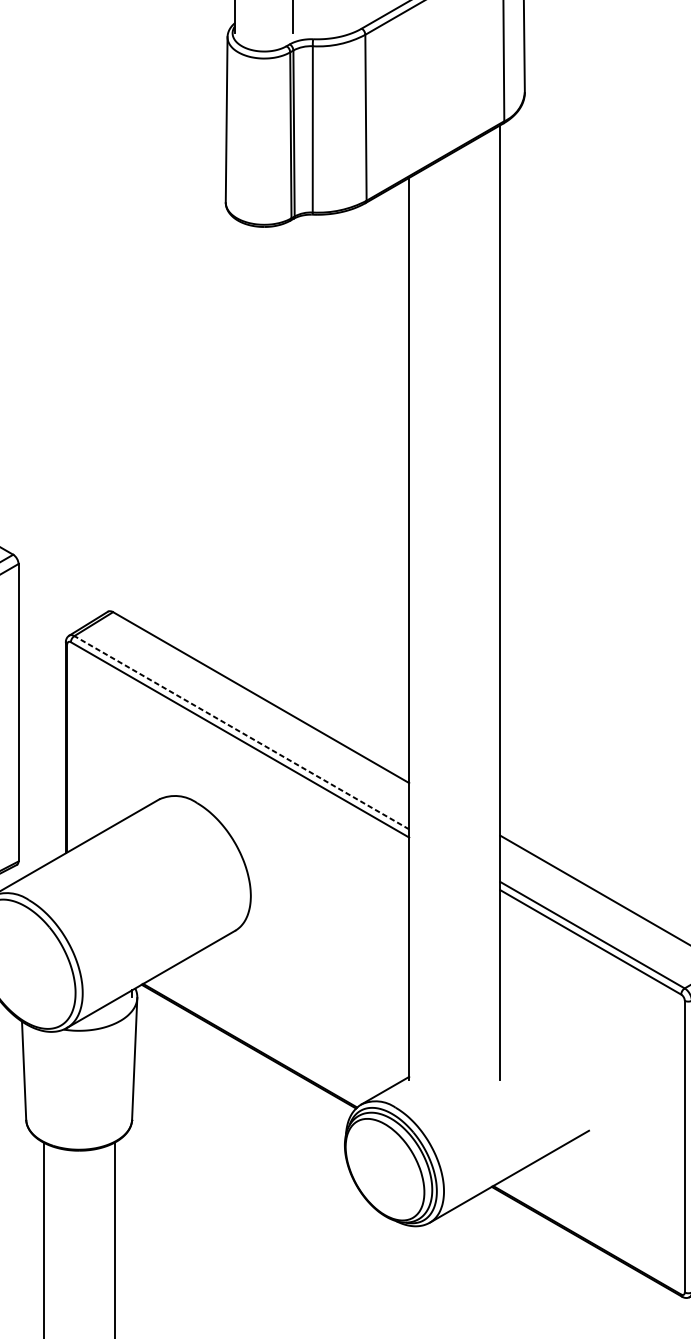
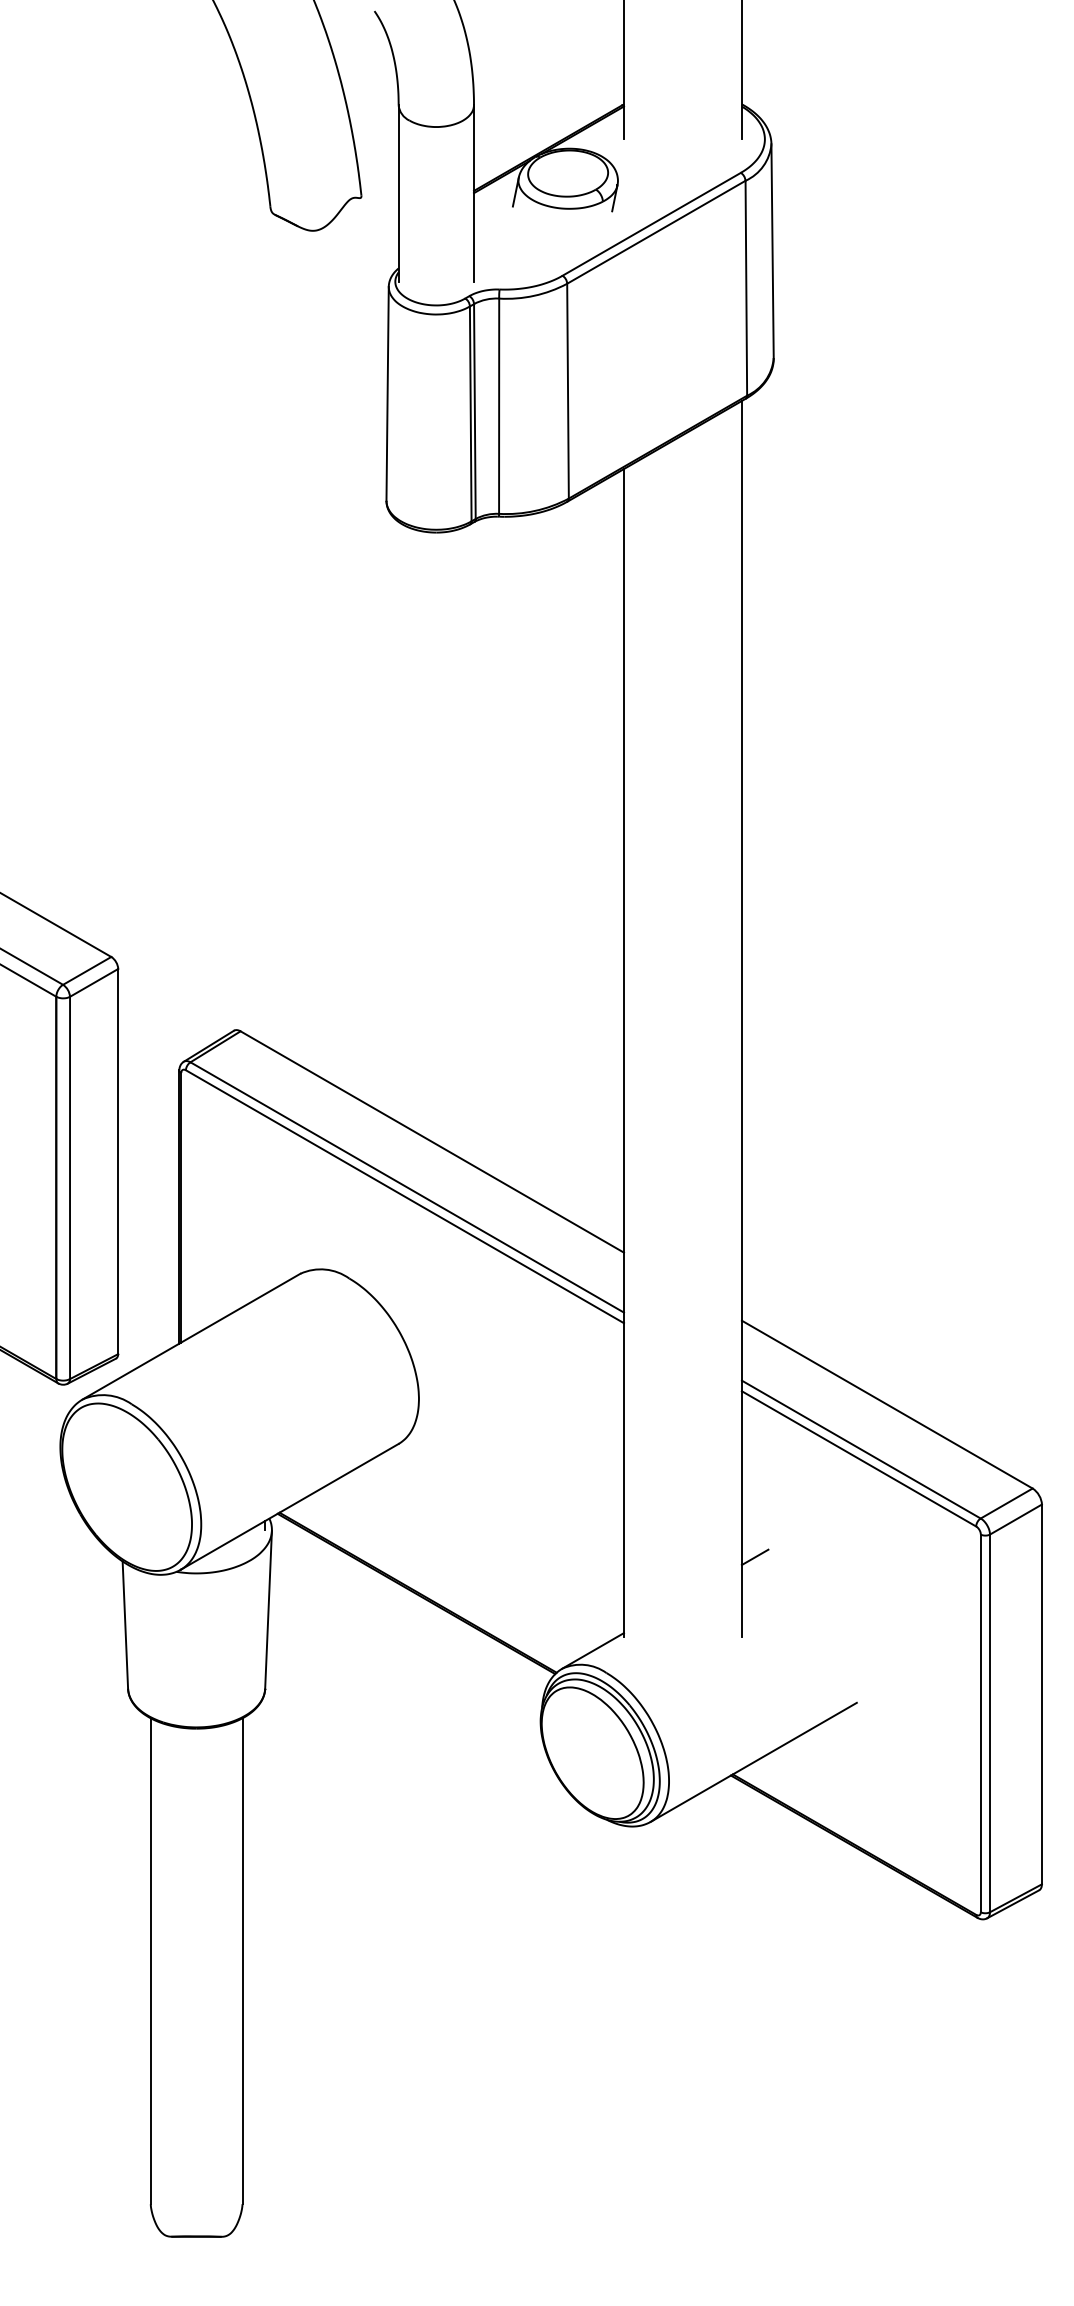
line: (241, 732) -> (406, 1187), dashed -> solid
line: (509, 1018) -> (754, 1557), added

